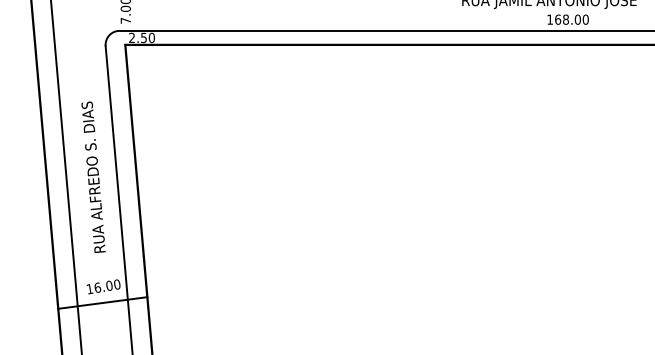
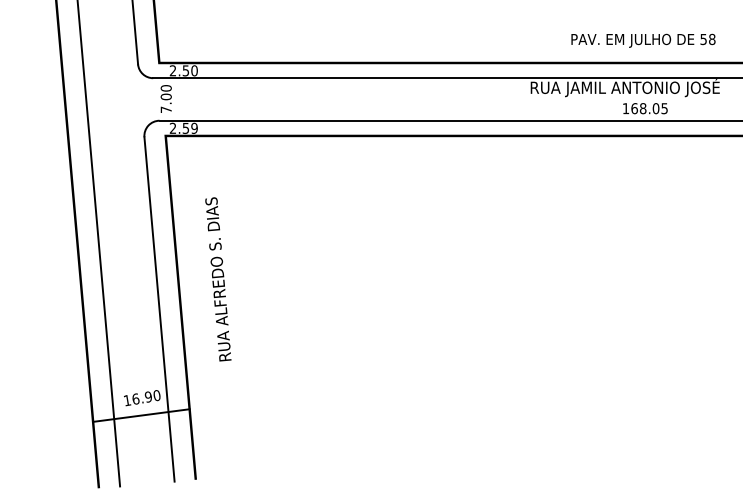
text: (585, 19) -> (664, 108), 168.00 -> 168.05
text: (151, 38) -> (194, 128), 2.50 -> 2.59
text: (93, 177) -> (218, 279), moved
text: (108, 286) -> (147, 397), 16.00 -> 16.90

